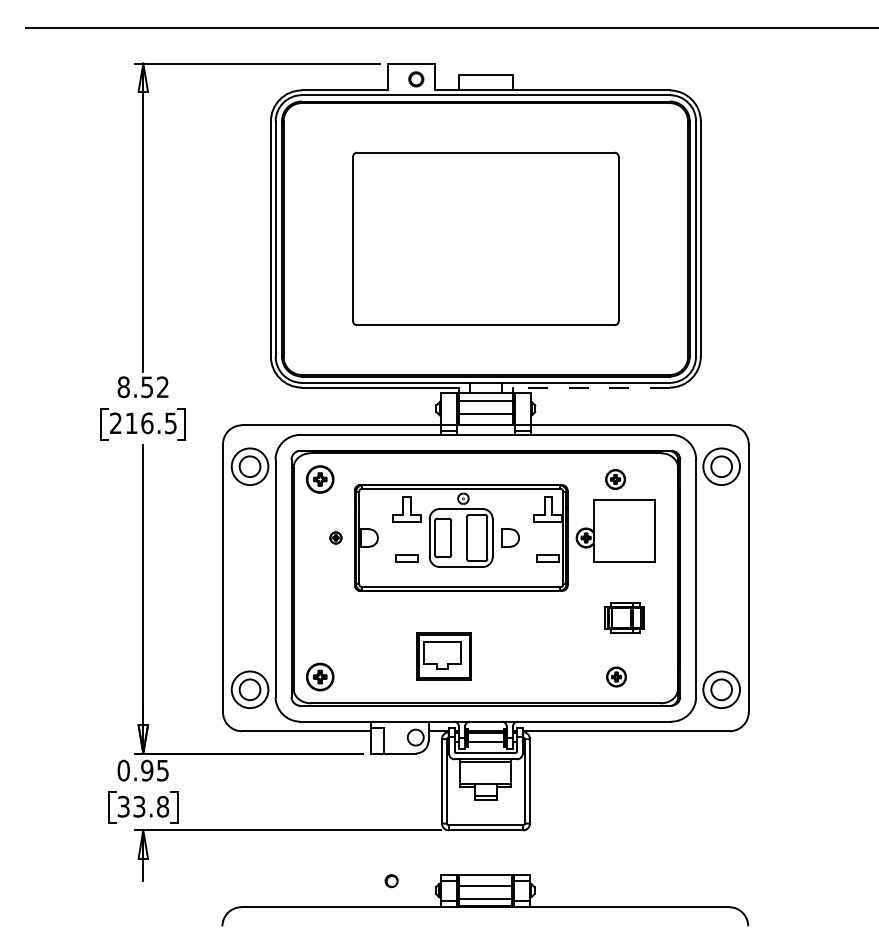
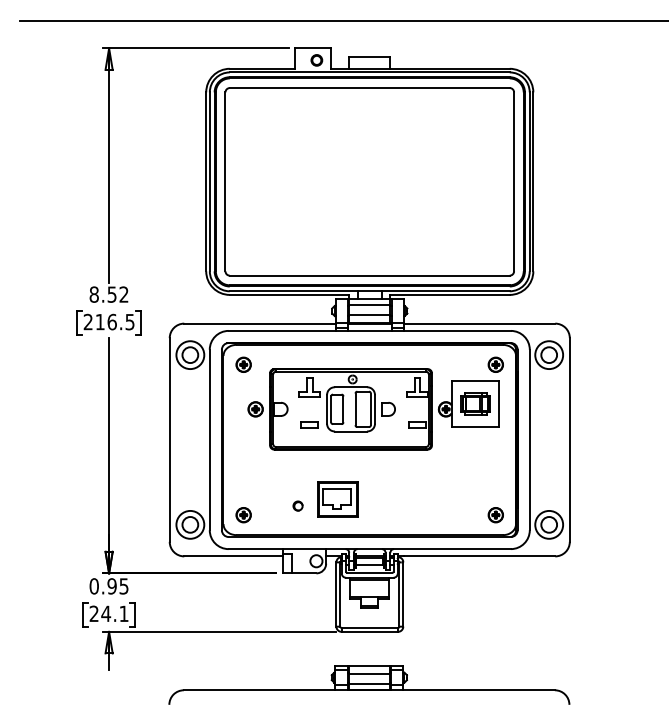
part: (485, 238) -> (369, 181), size x1.43
line: (591, 387) -> (450, 294), dashed -> solid
part: (319, 479) -> (243, 364), size x0.71
part: (615, 479) -> (495, 364), moved
part: (335, 537) -> (255, 408), size x1.67
part: (624, 617) -> (475, 403), moved
part: (319, 676) -> (243, 514), size x0.71
part: (616, 676) -> (495, 514), moved
text: (143, 806) -> (109, 613), 33.8 -> 24.1
circle: (391, 881) -> (297, 506), moved

